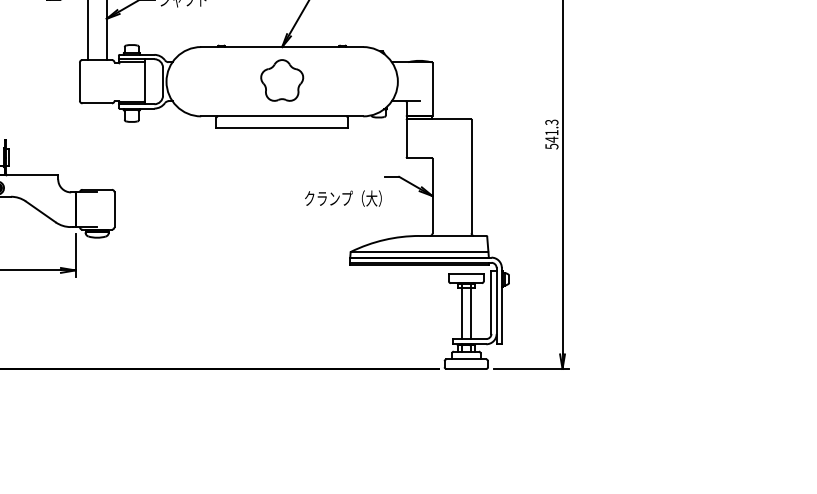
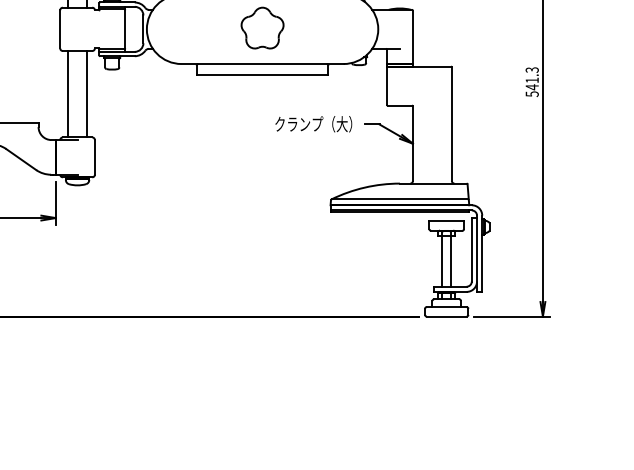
line: (87, 146) -> (67, 94), added
line: (106, 146) -> (86, 94), added
text: (343, 198) -> (313, 124), moved

